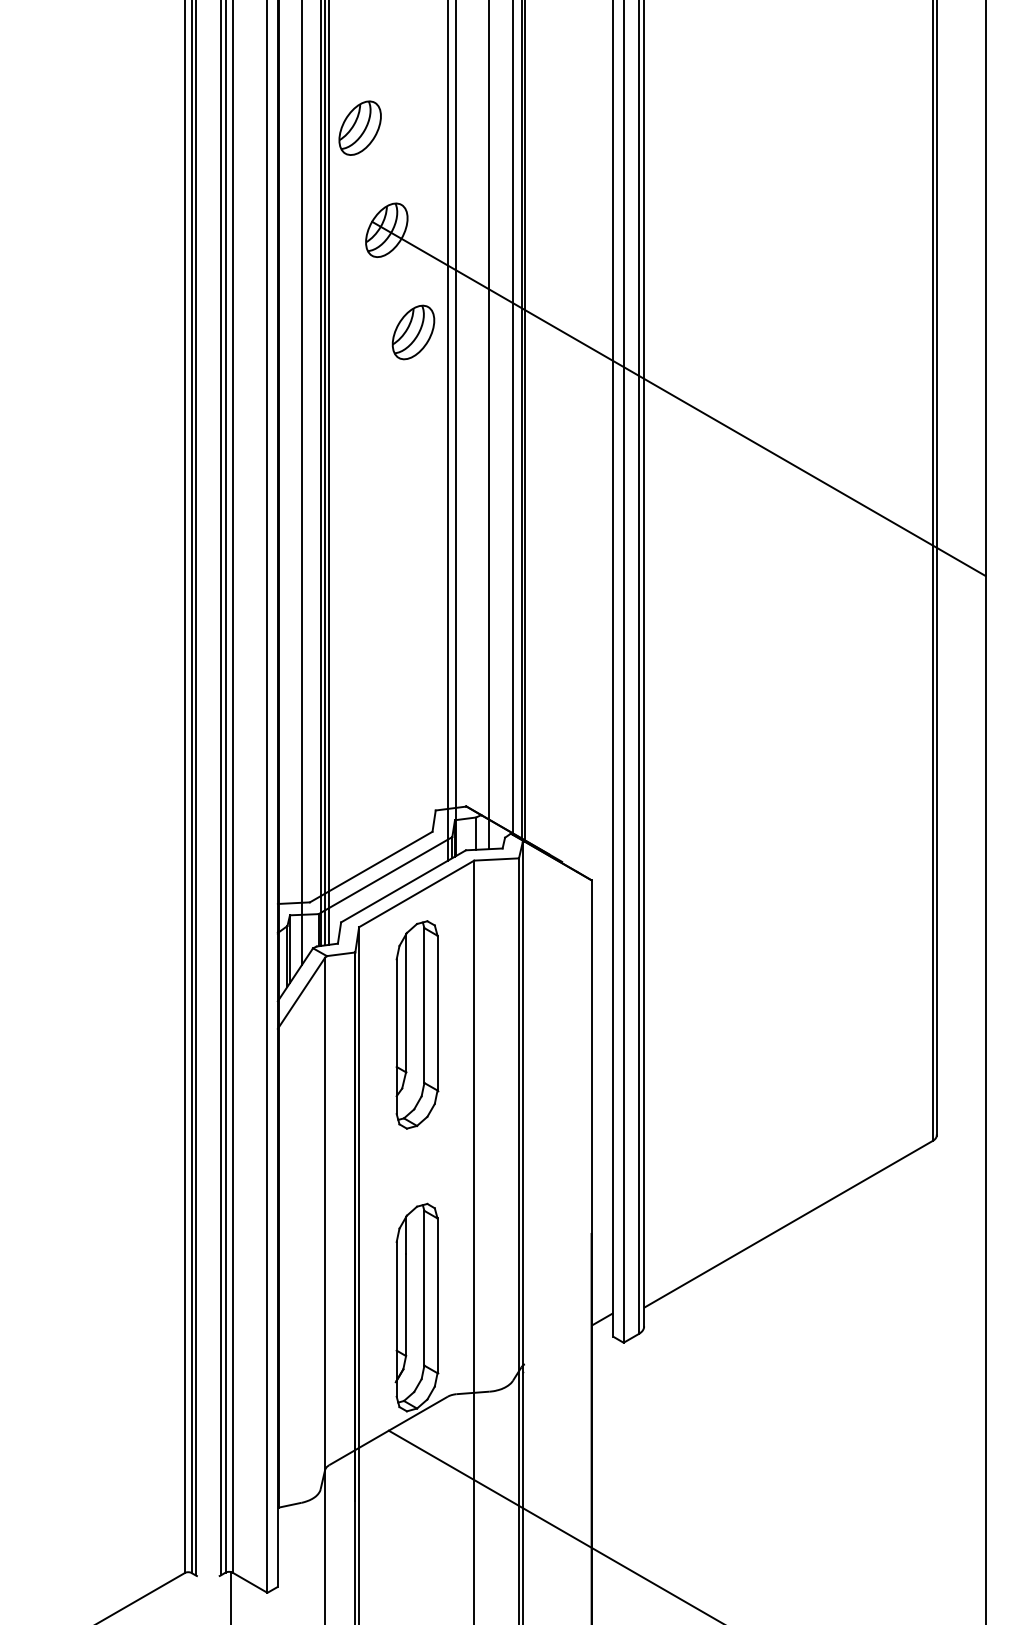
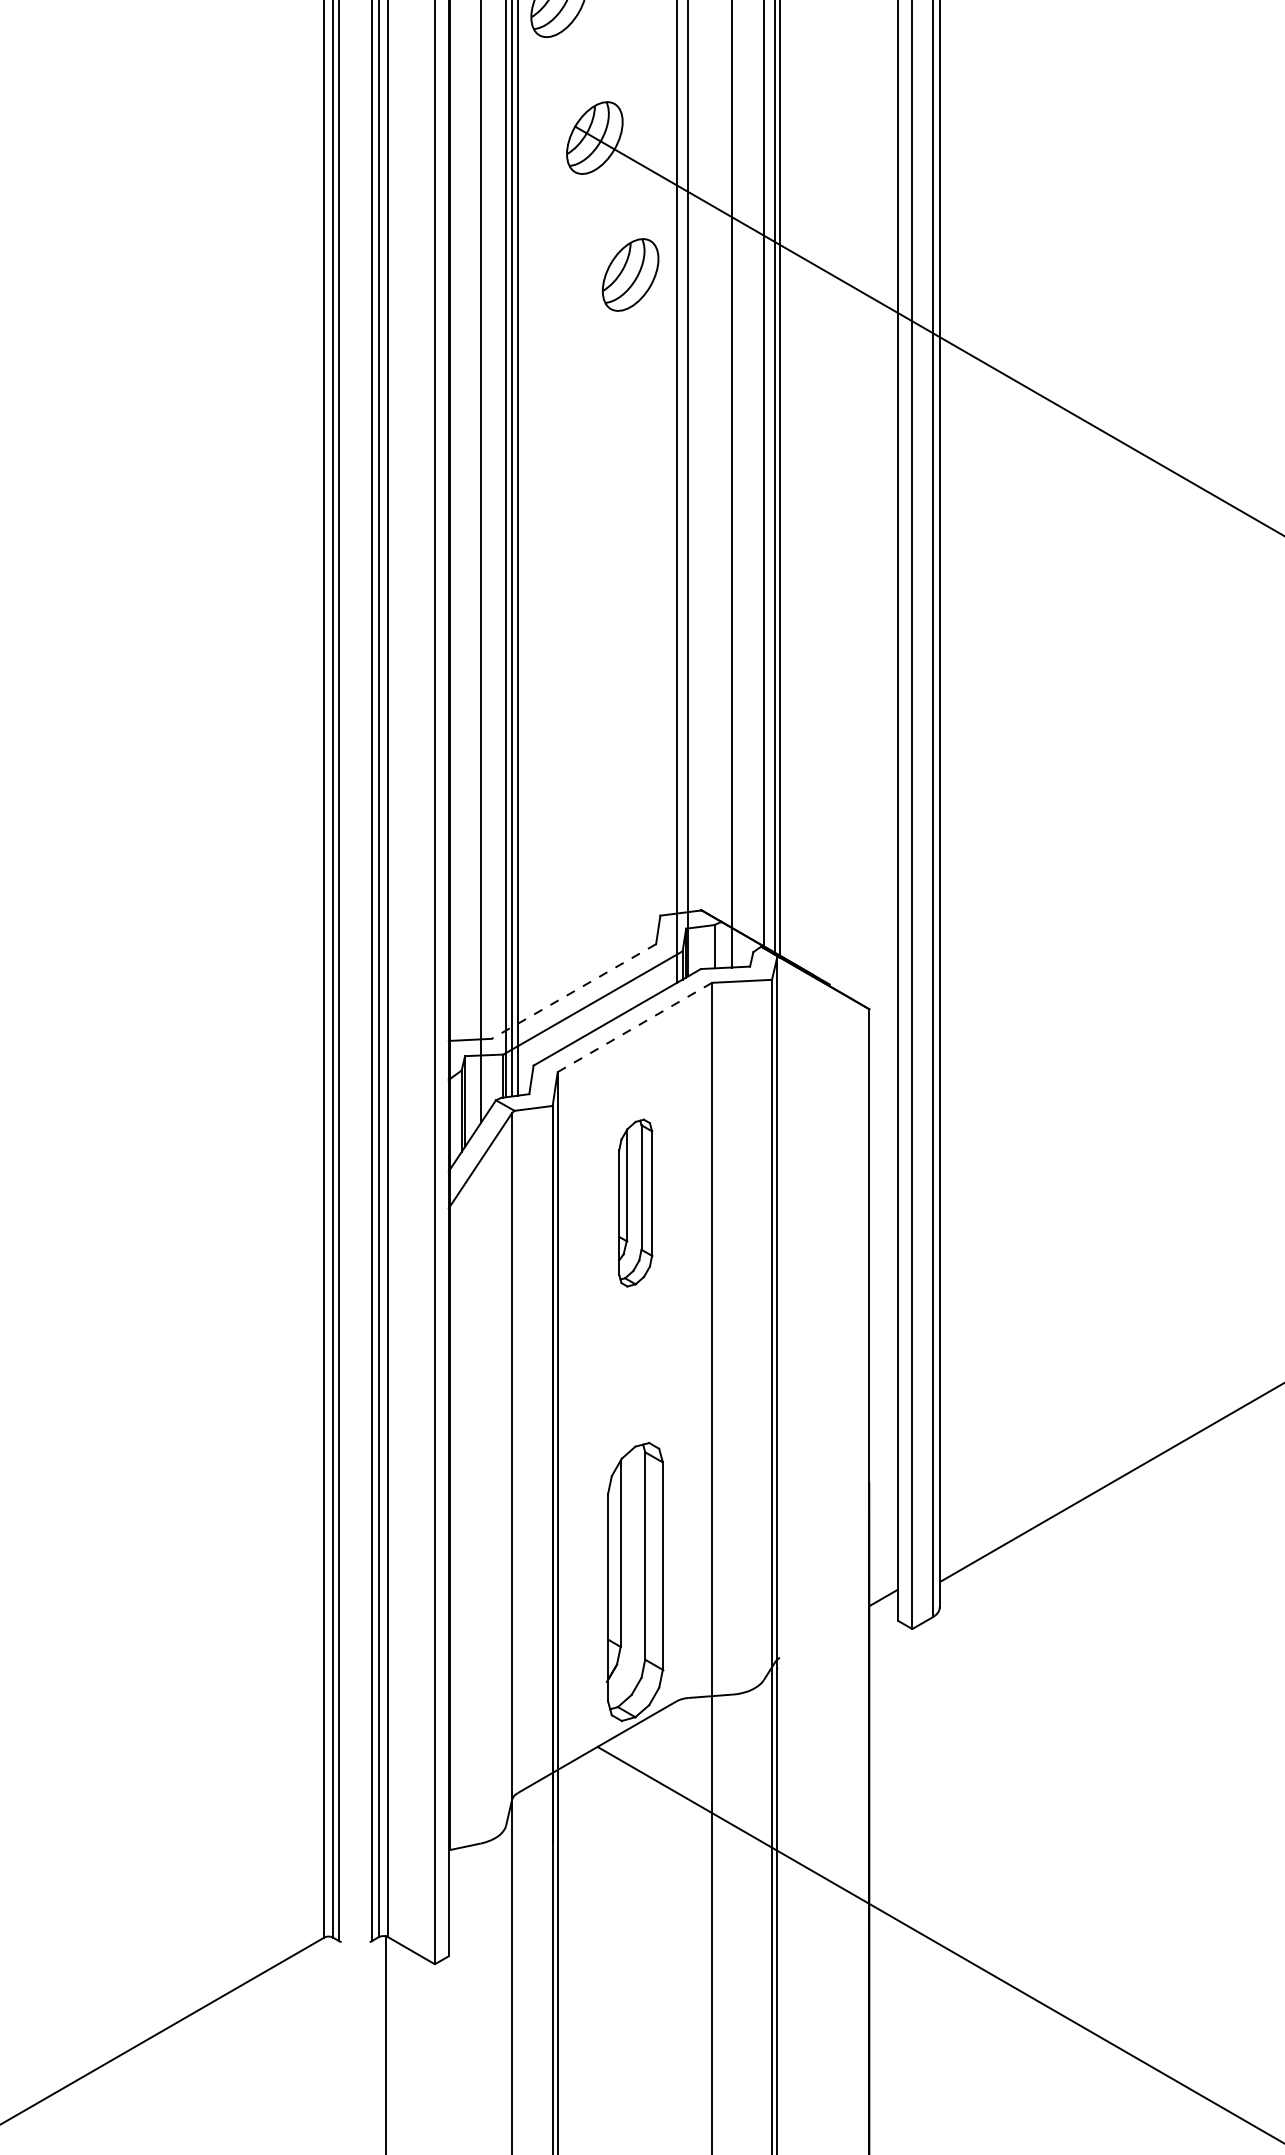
line: (371, 867) -> (574, 992), solid -> dashed
line: (416, 893) -> (634, 1026), solid -> dashed
part: (417, 1024) -> (635, 1202), size x0.6

